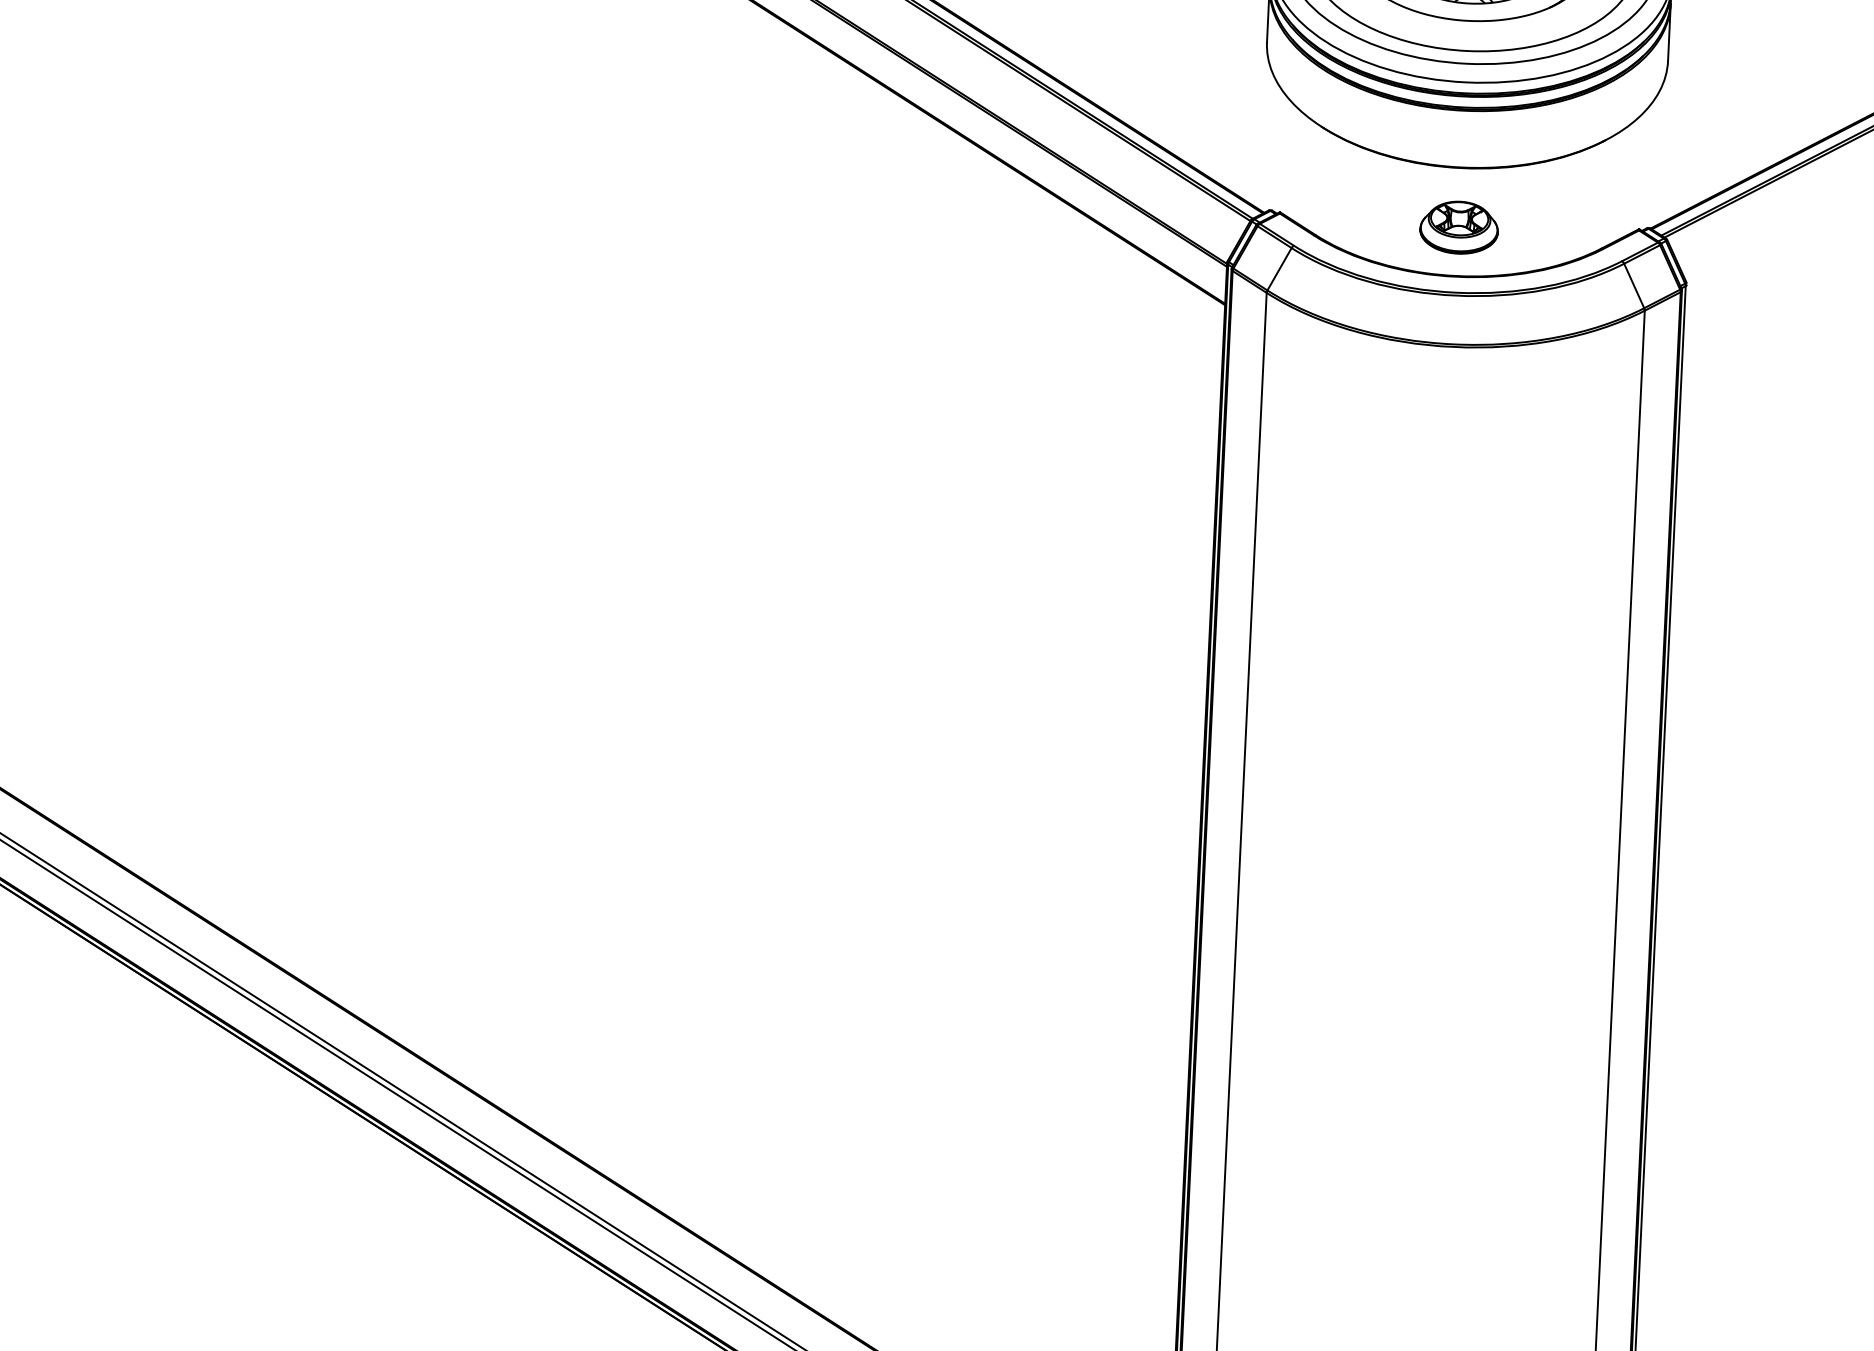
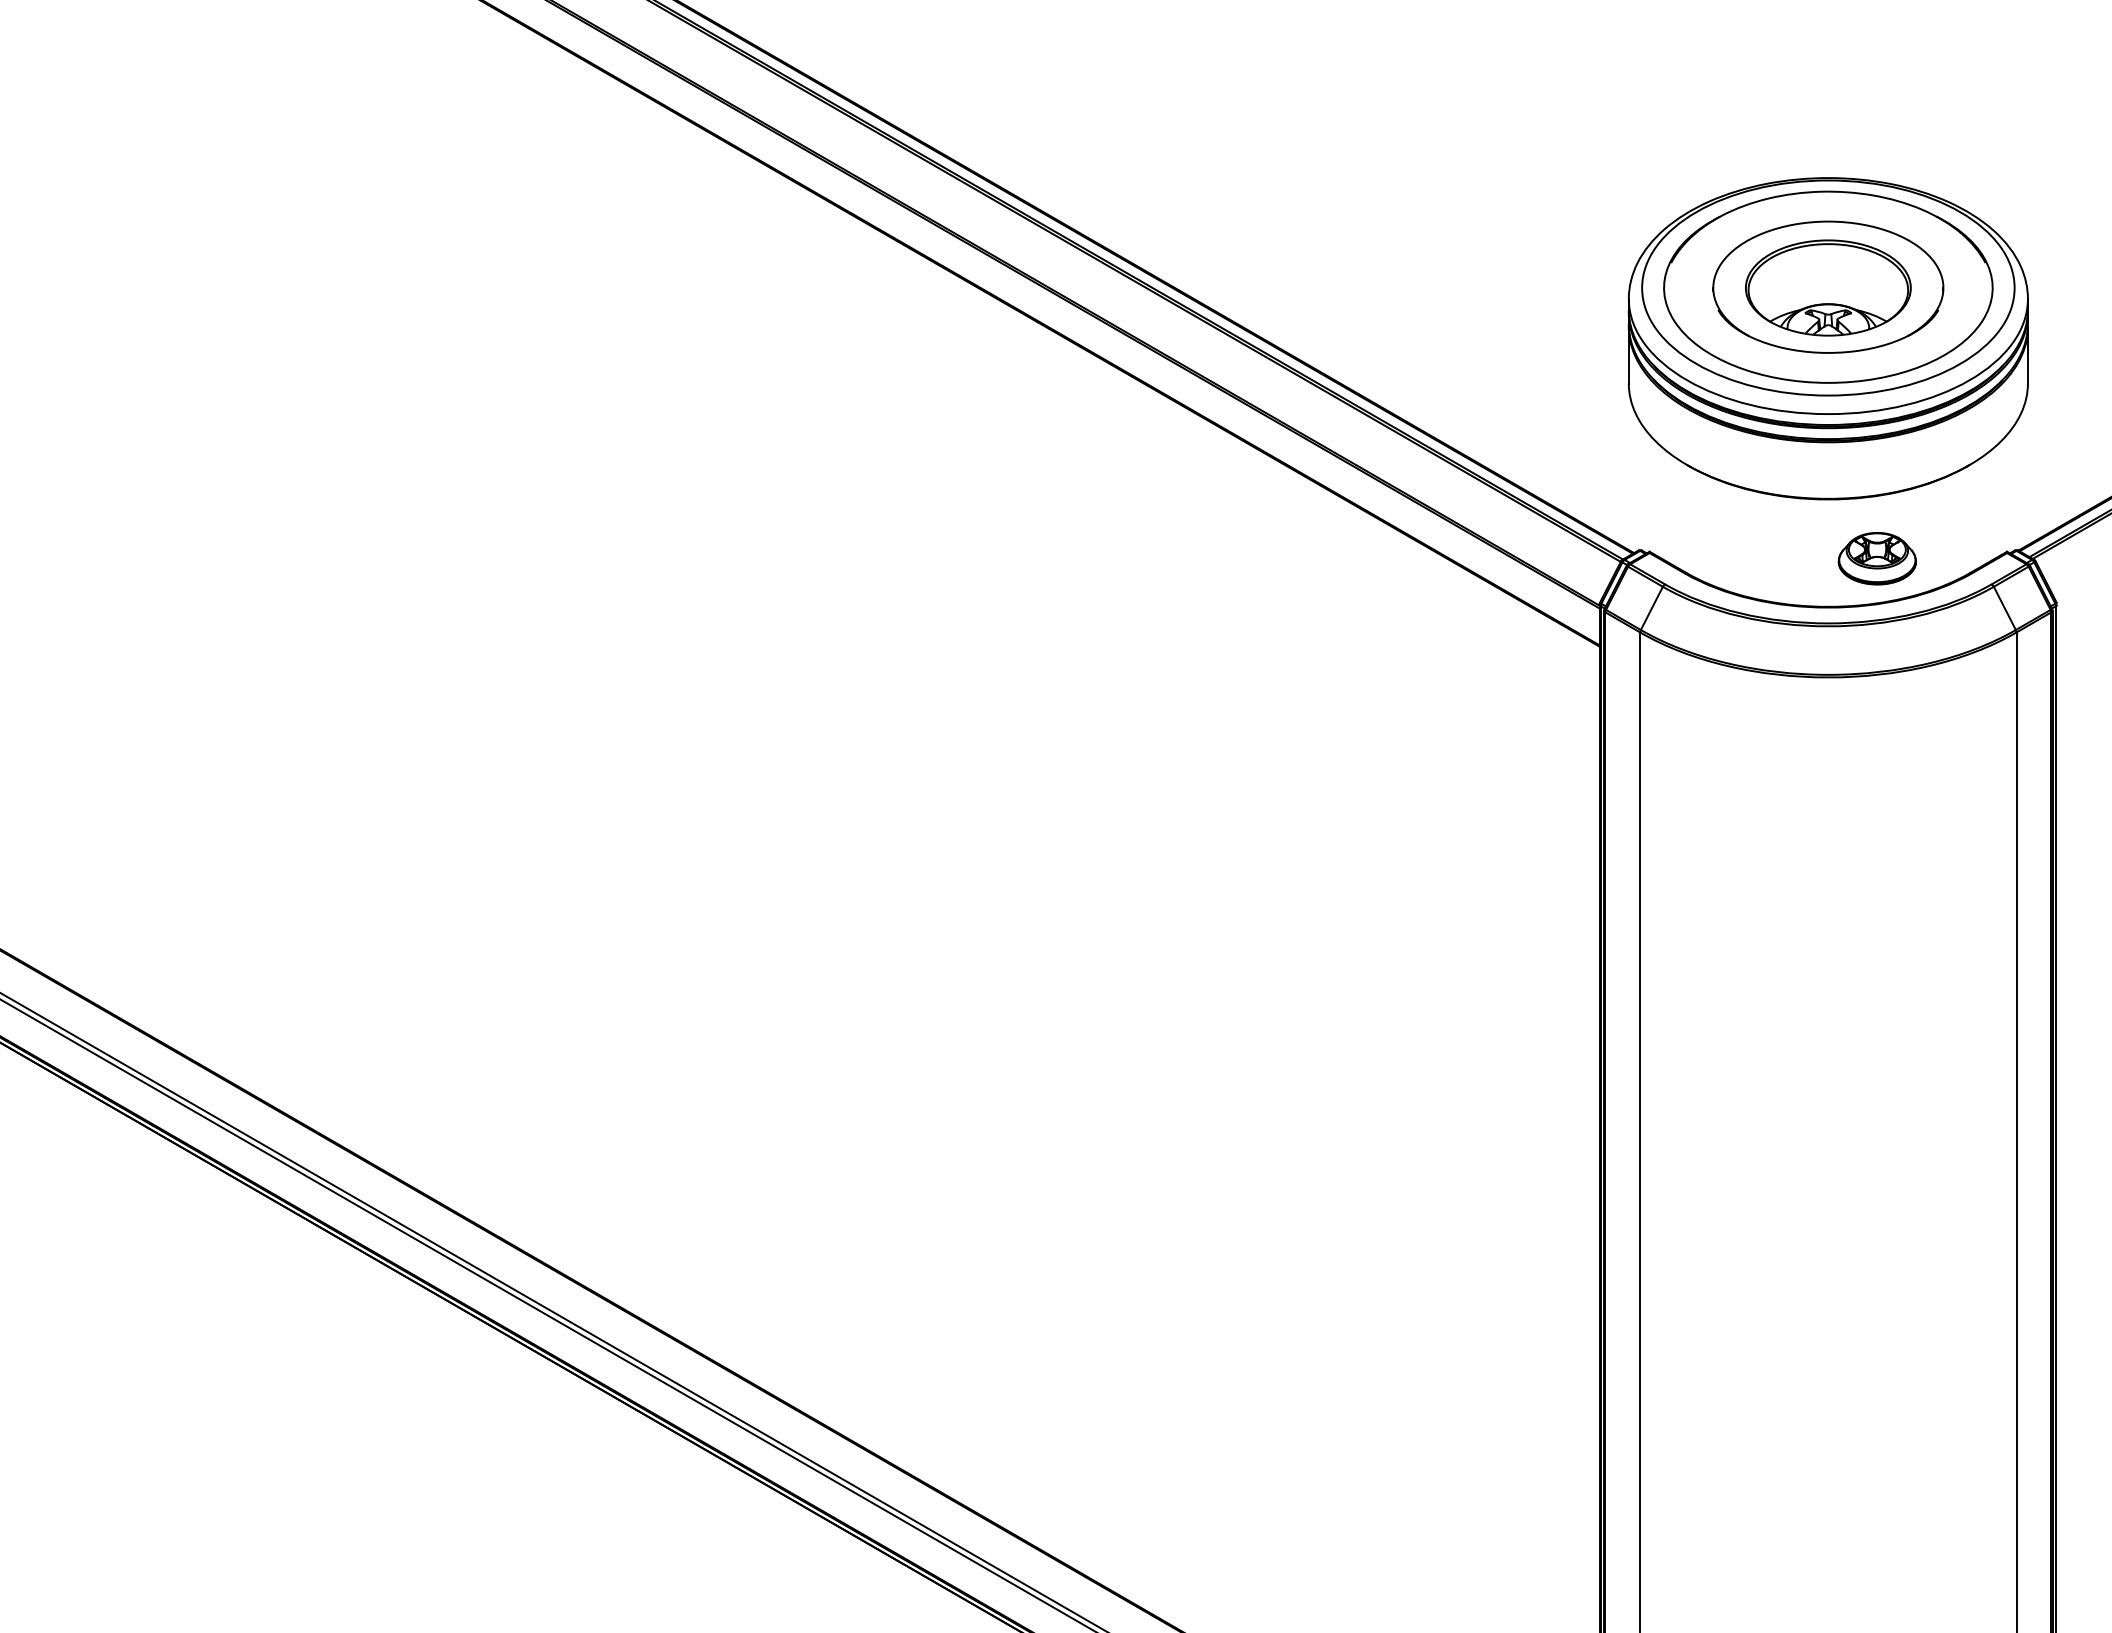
part: (1458, 227) -> (1876, 558), moved

